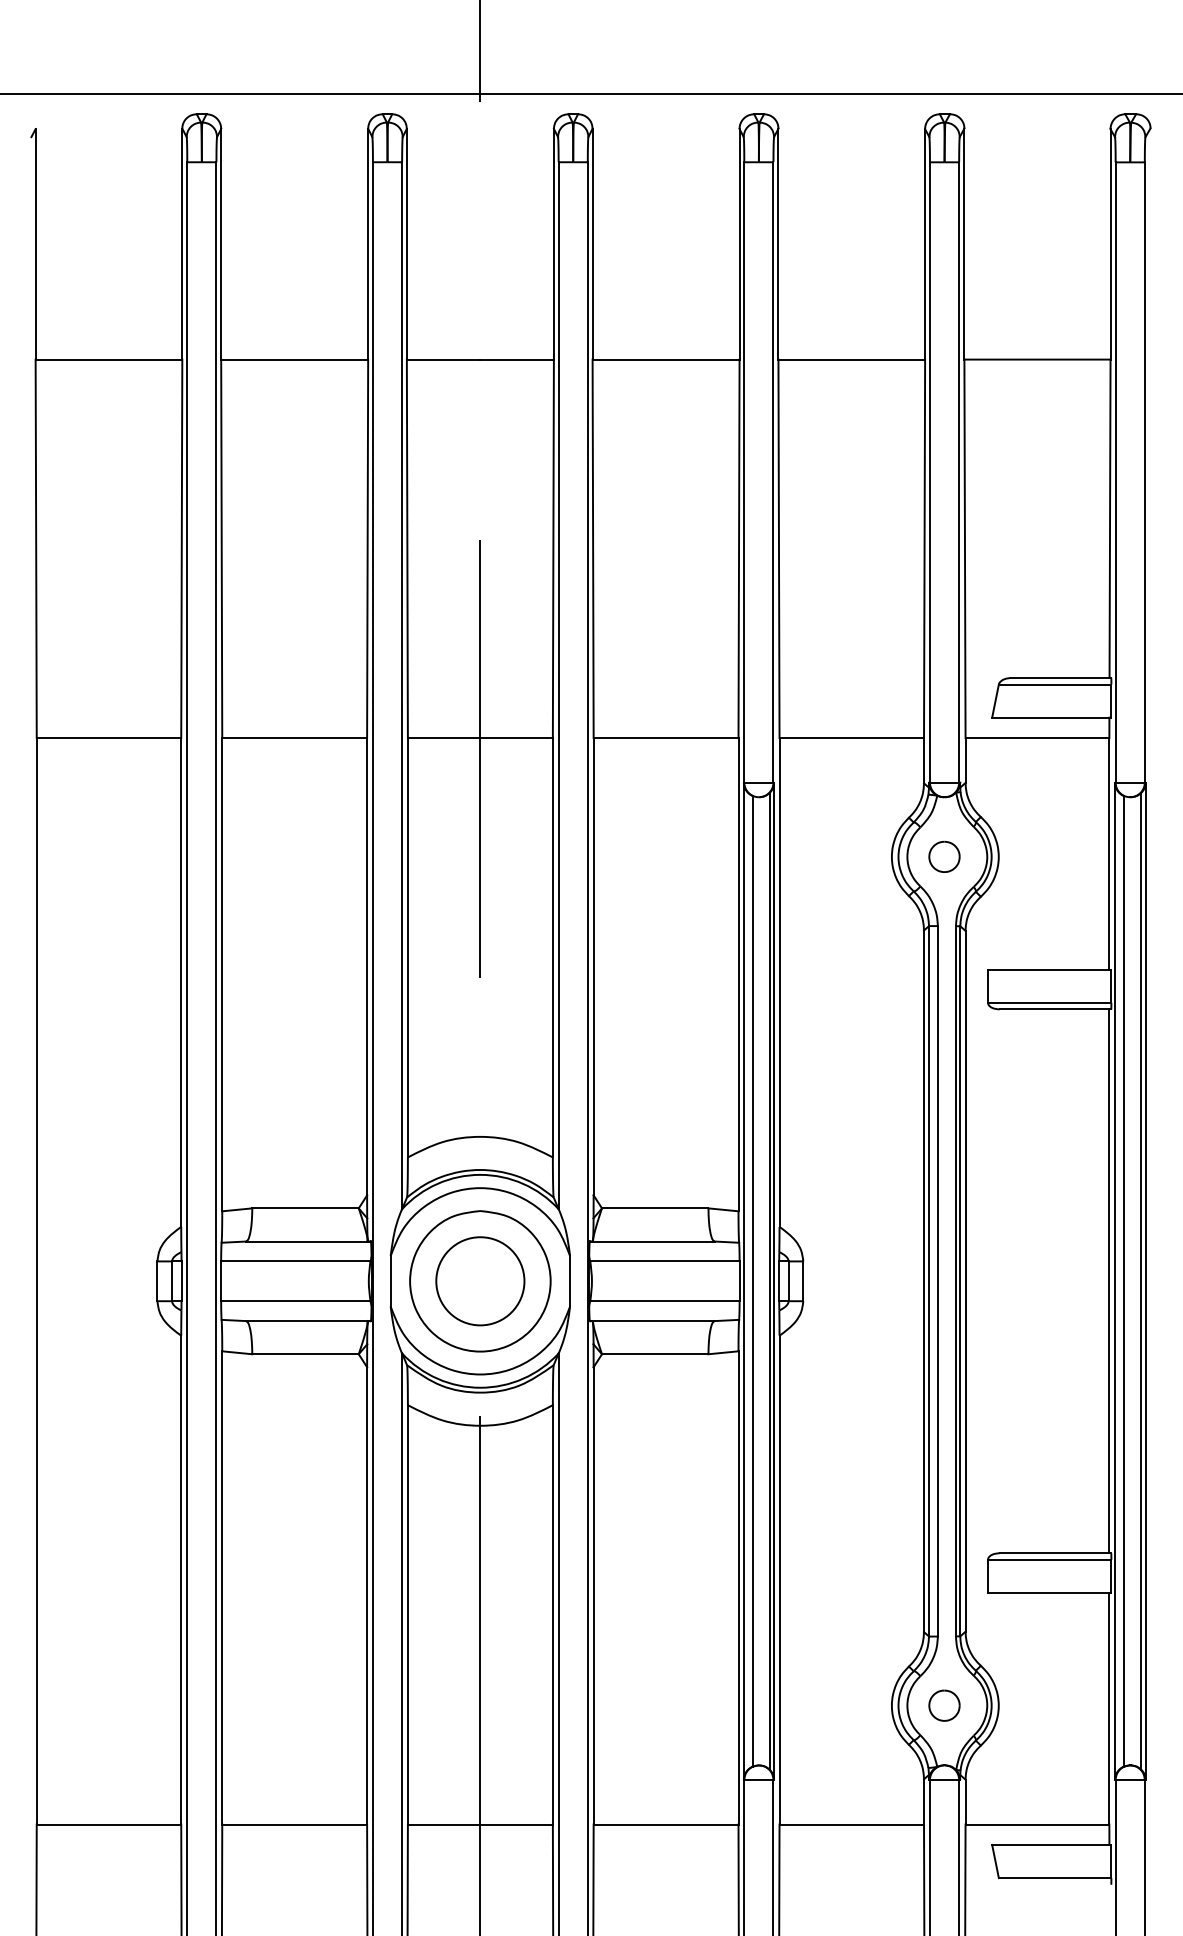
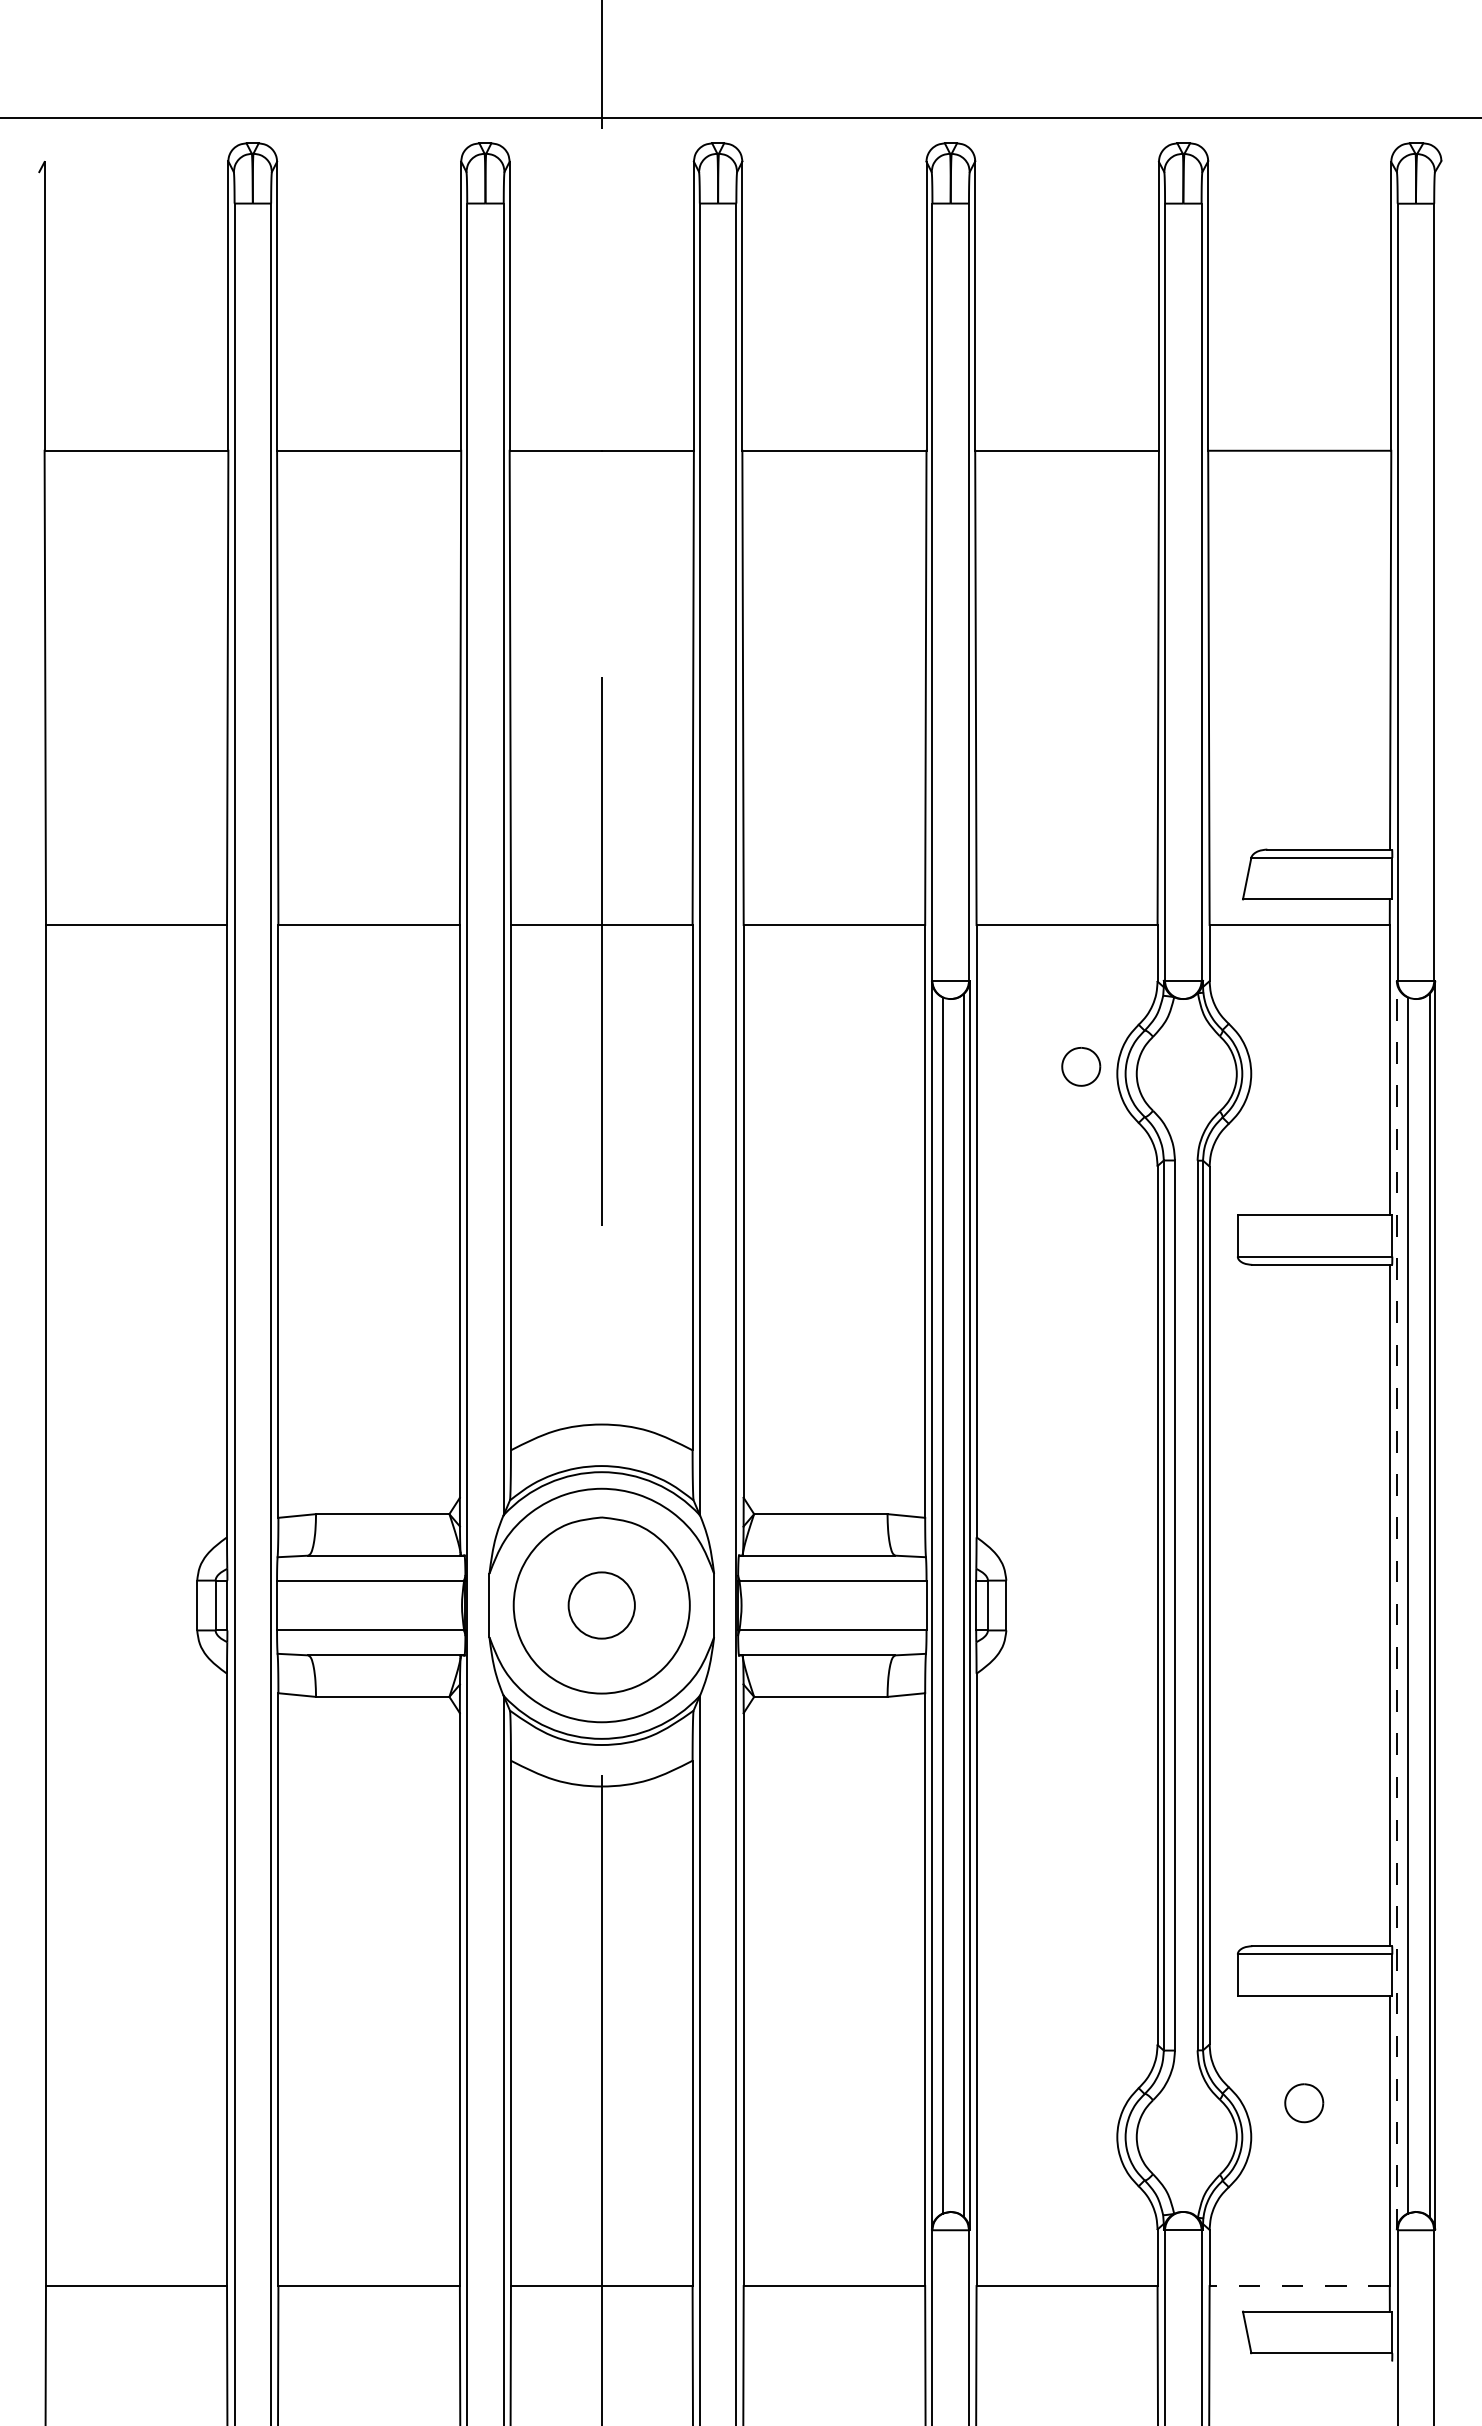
part: (944, 856) -> (1081, 1066), moved
circle: (480, 1281) -> (601, 1605), size x0.6
line: (1114, 1281) -> (1396, 1605), solid -> dashed
part: (944, 1705) -> (1304, 2103), moved
line: (1037, 1824) -> (1299, 2286), solid -> dashed

